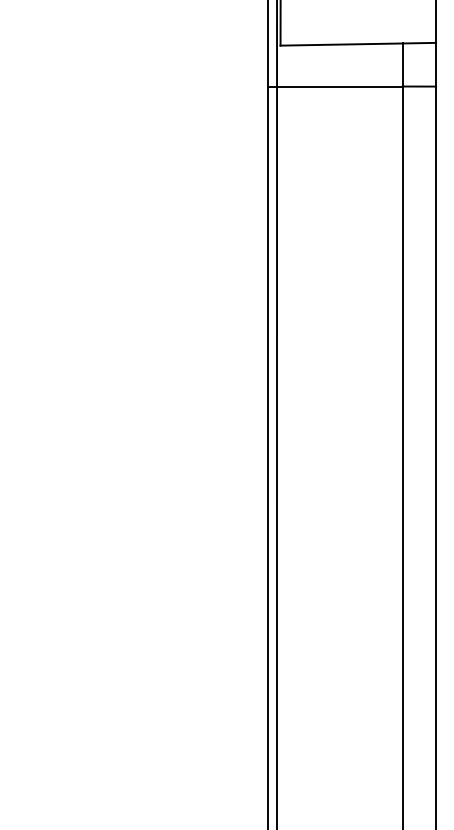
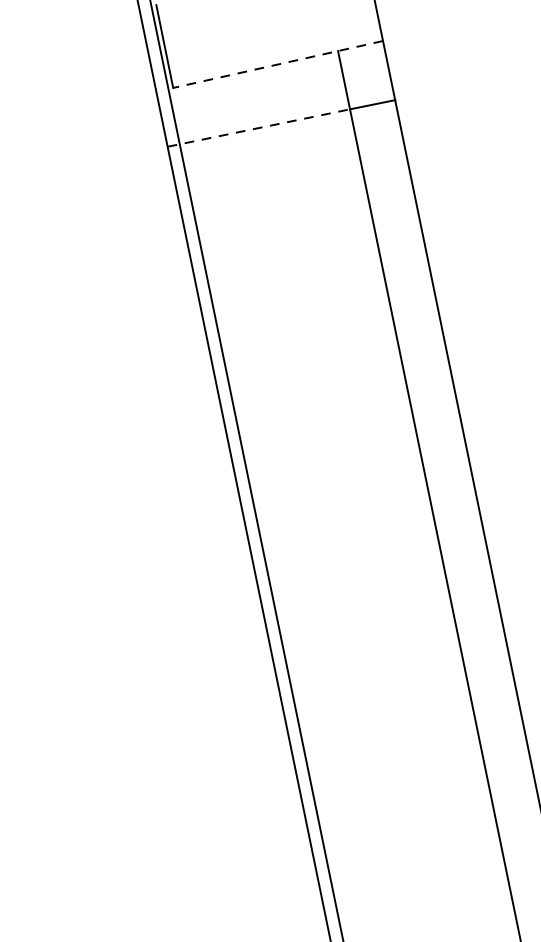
line: (358, 44) -> (278, 64), solid -> dashed
line: (335, 86) -> (258, 128), solid -> dashed

